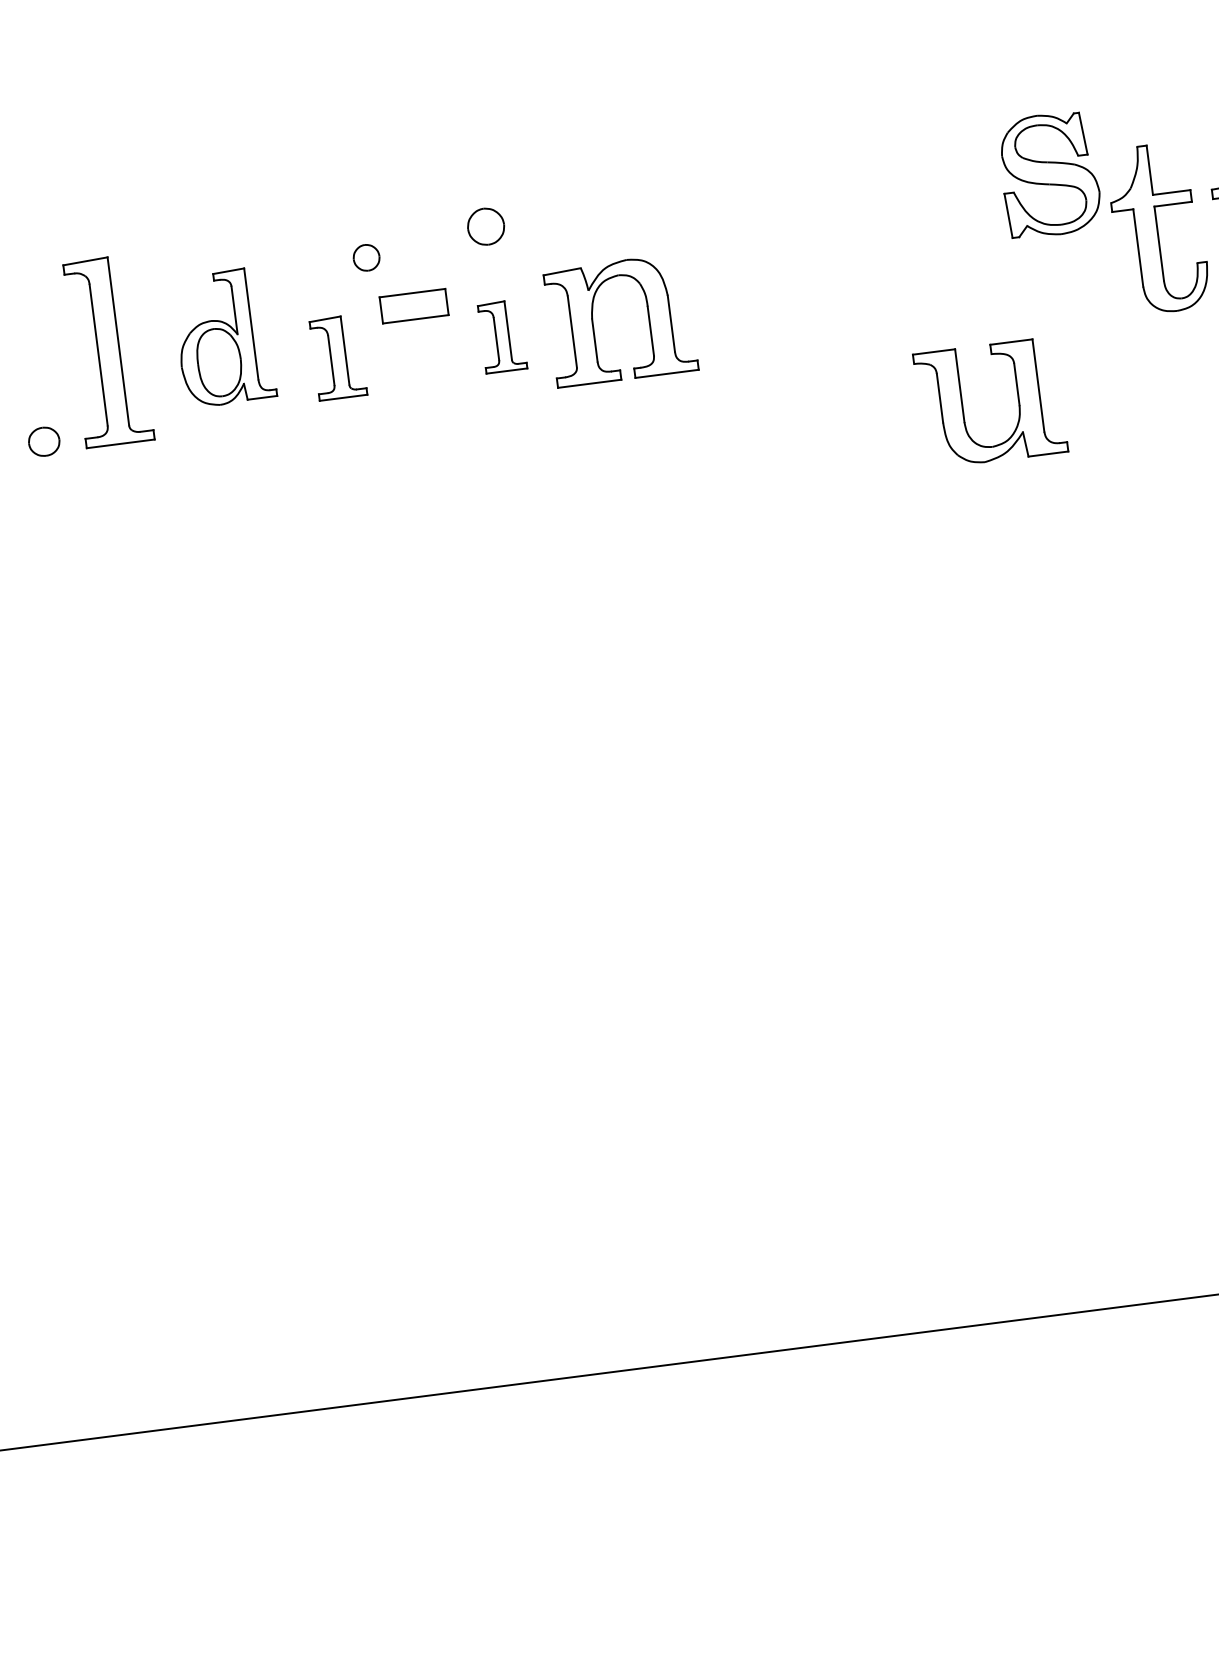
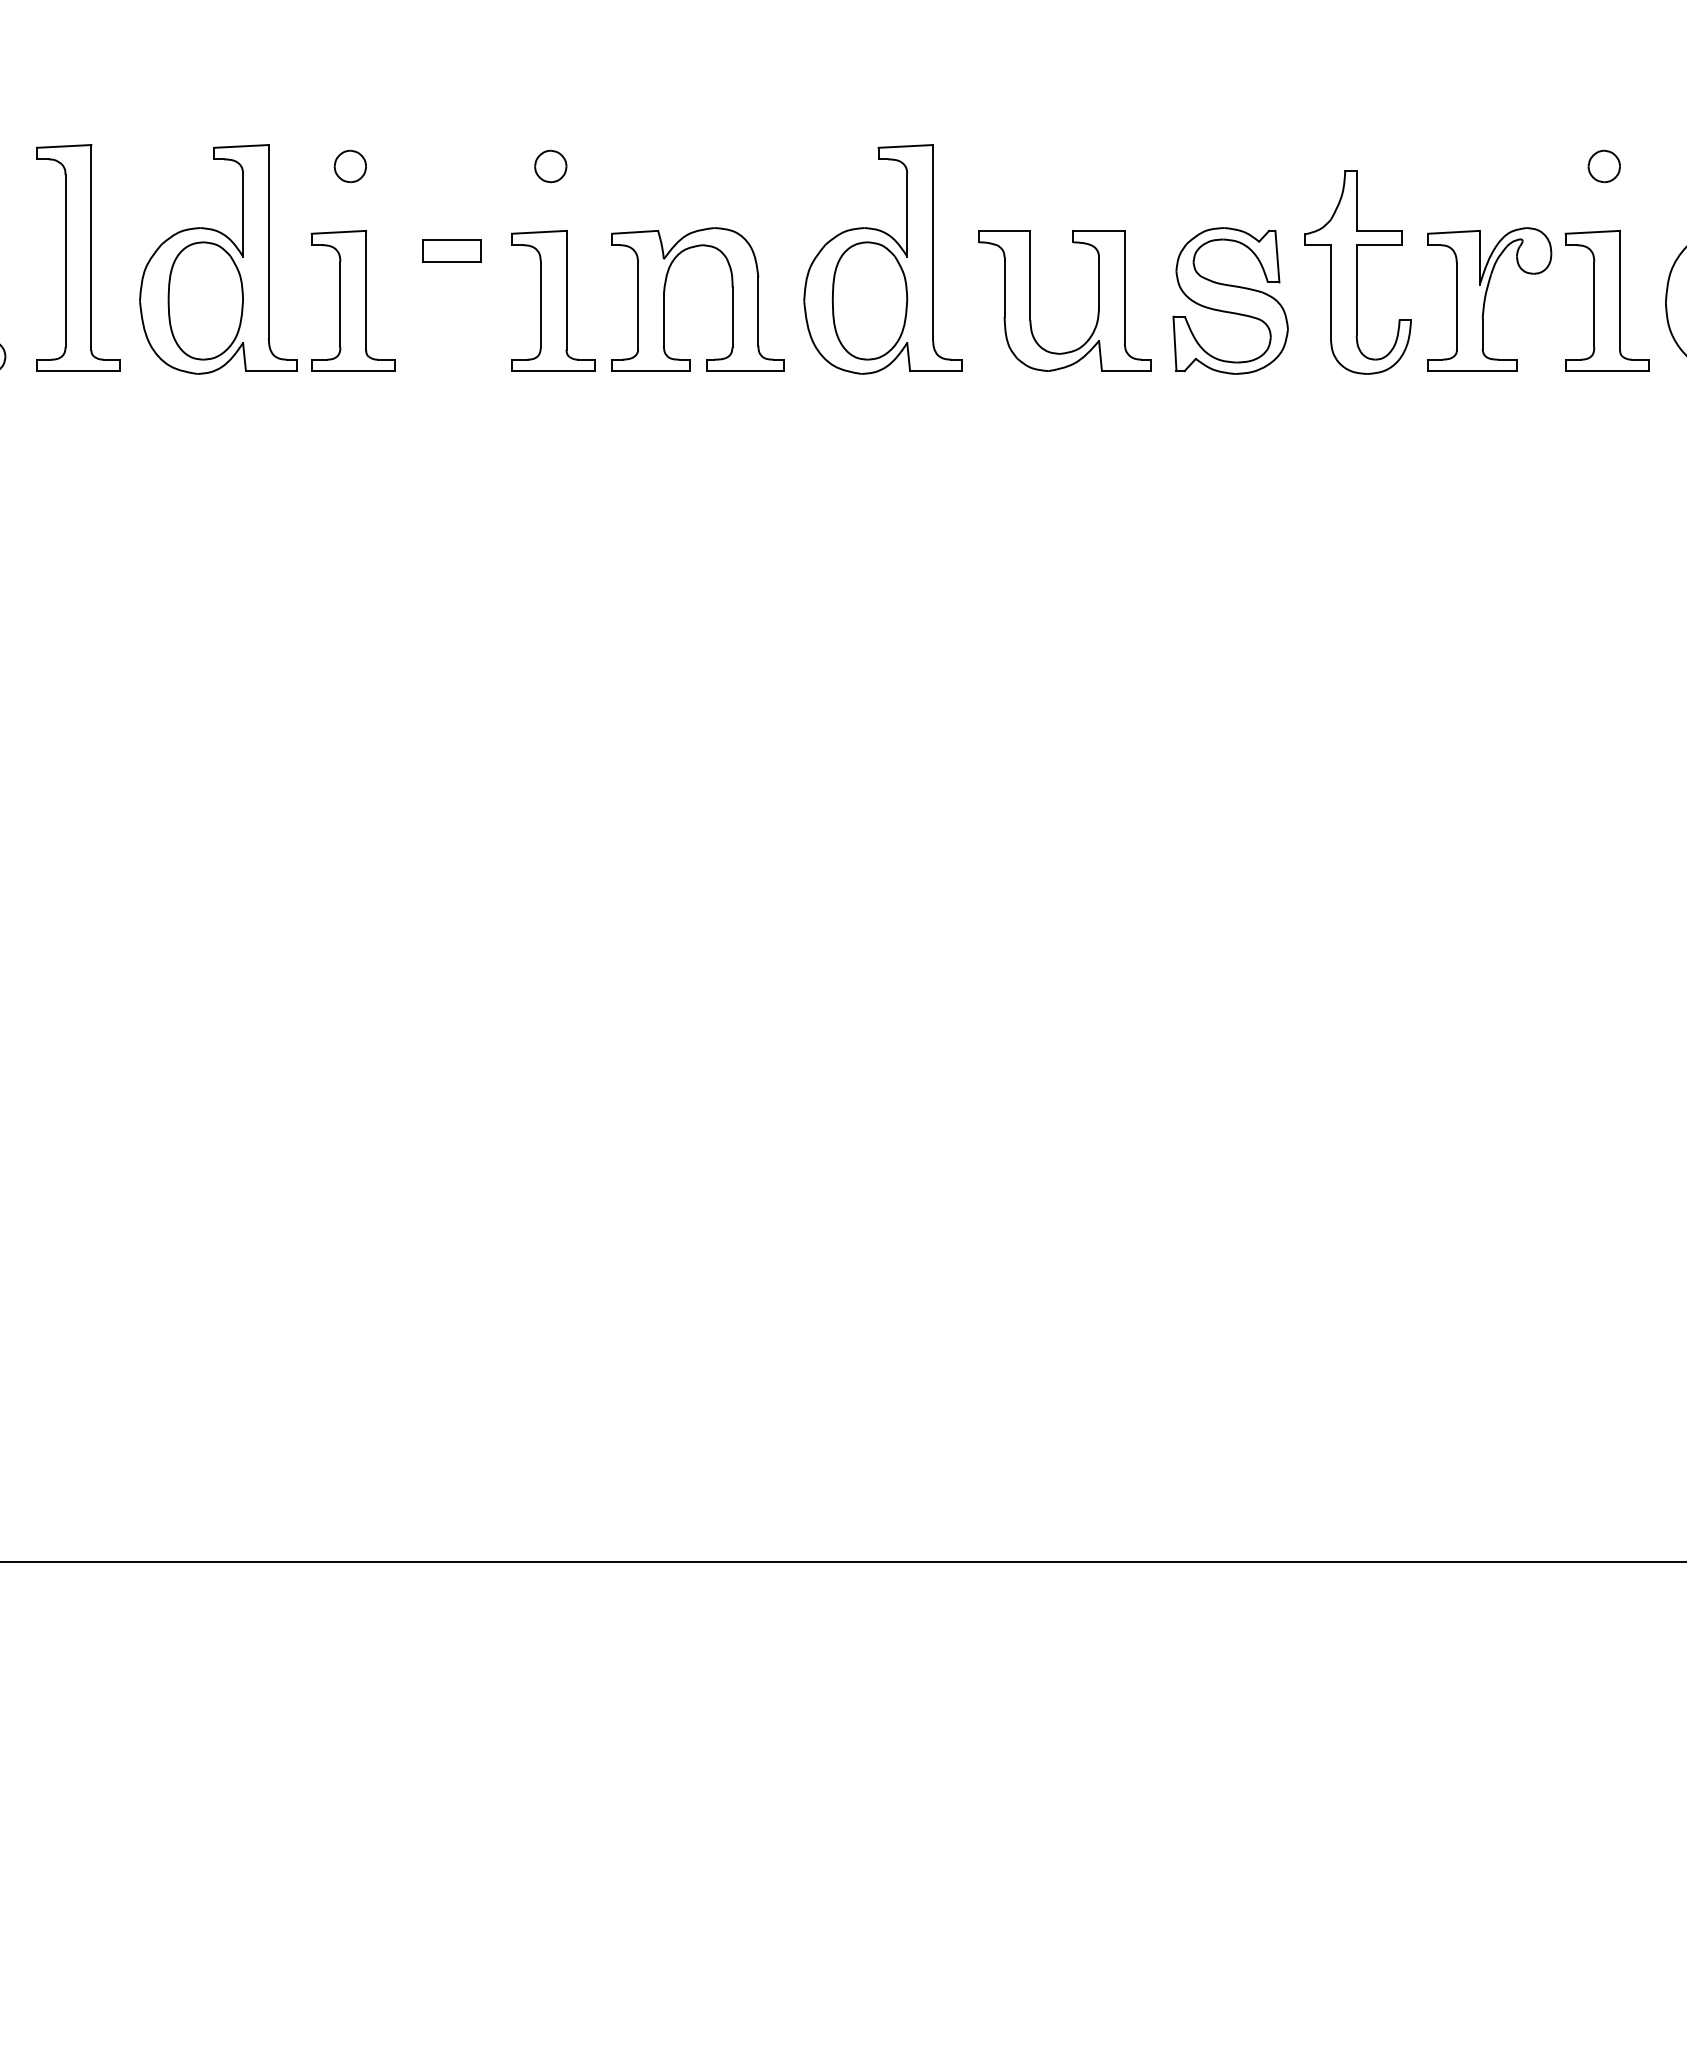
part: (1049, 174) -> (1230, 300), moved
part: (485, 226) -> (550, 166), size x0.71
part: (365, 257) -> (349, 166), moved
part: (767, 268) -> (882, 259), added
part: (413, 305) -> (451, 250), size x0.71
part: (502, 336) -> (553, 300), size x1.67
part: (223, 337) -> (218, 259), size x1.43
part: (337, 357) -> (352, 300), size x1.43
part: (962, 406) -> (1030, 300), moved

